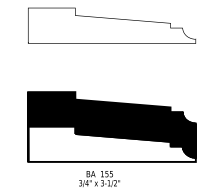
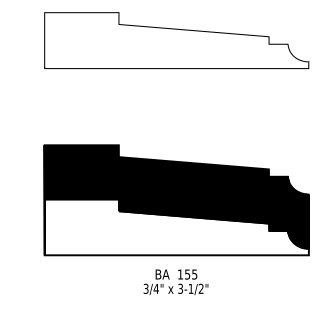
text: (99, 178) -> (175, 281), moved

